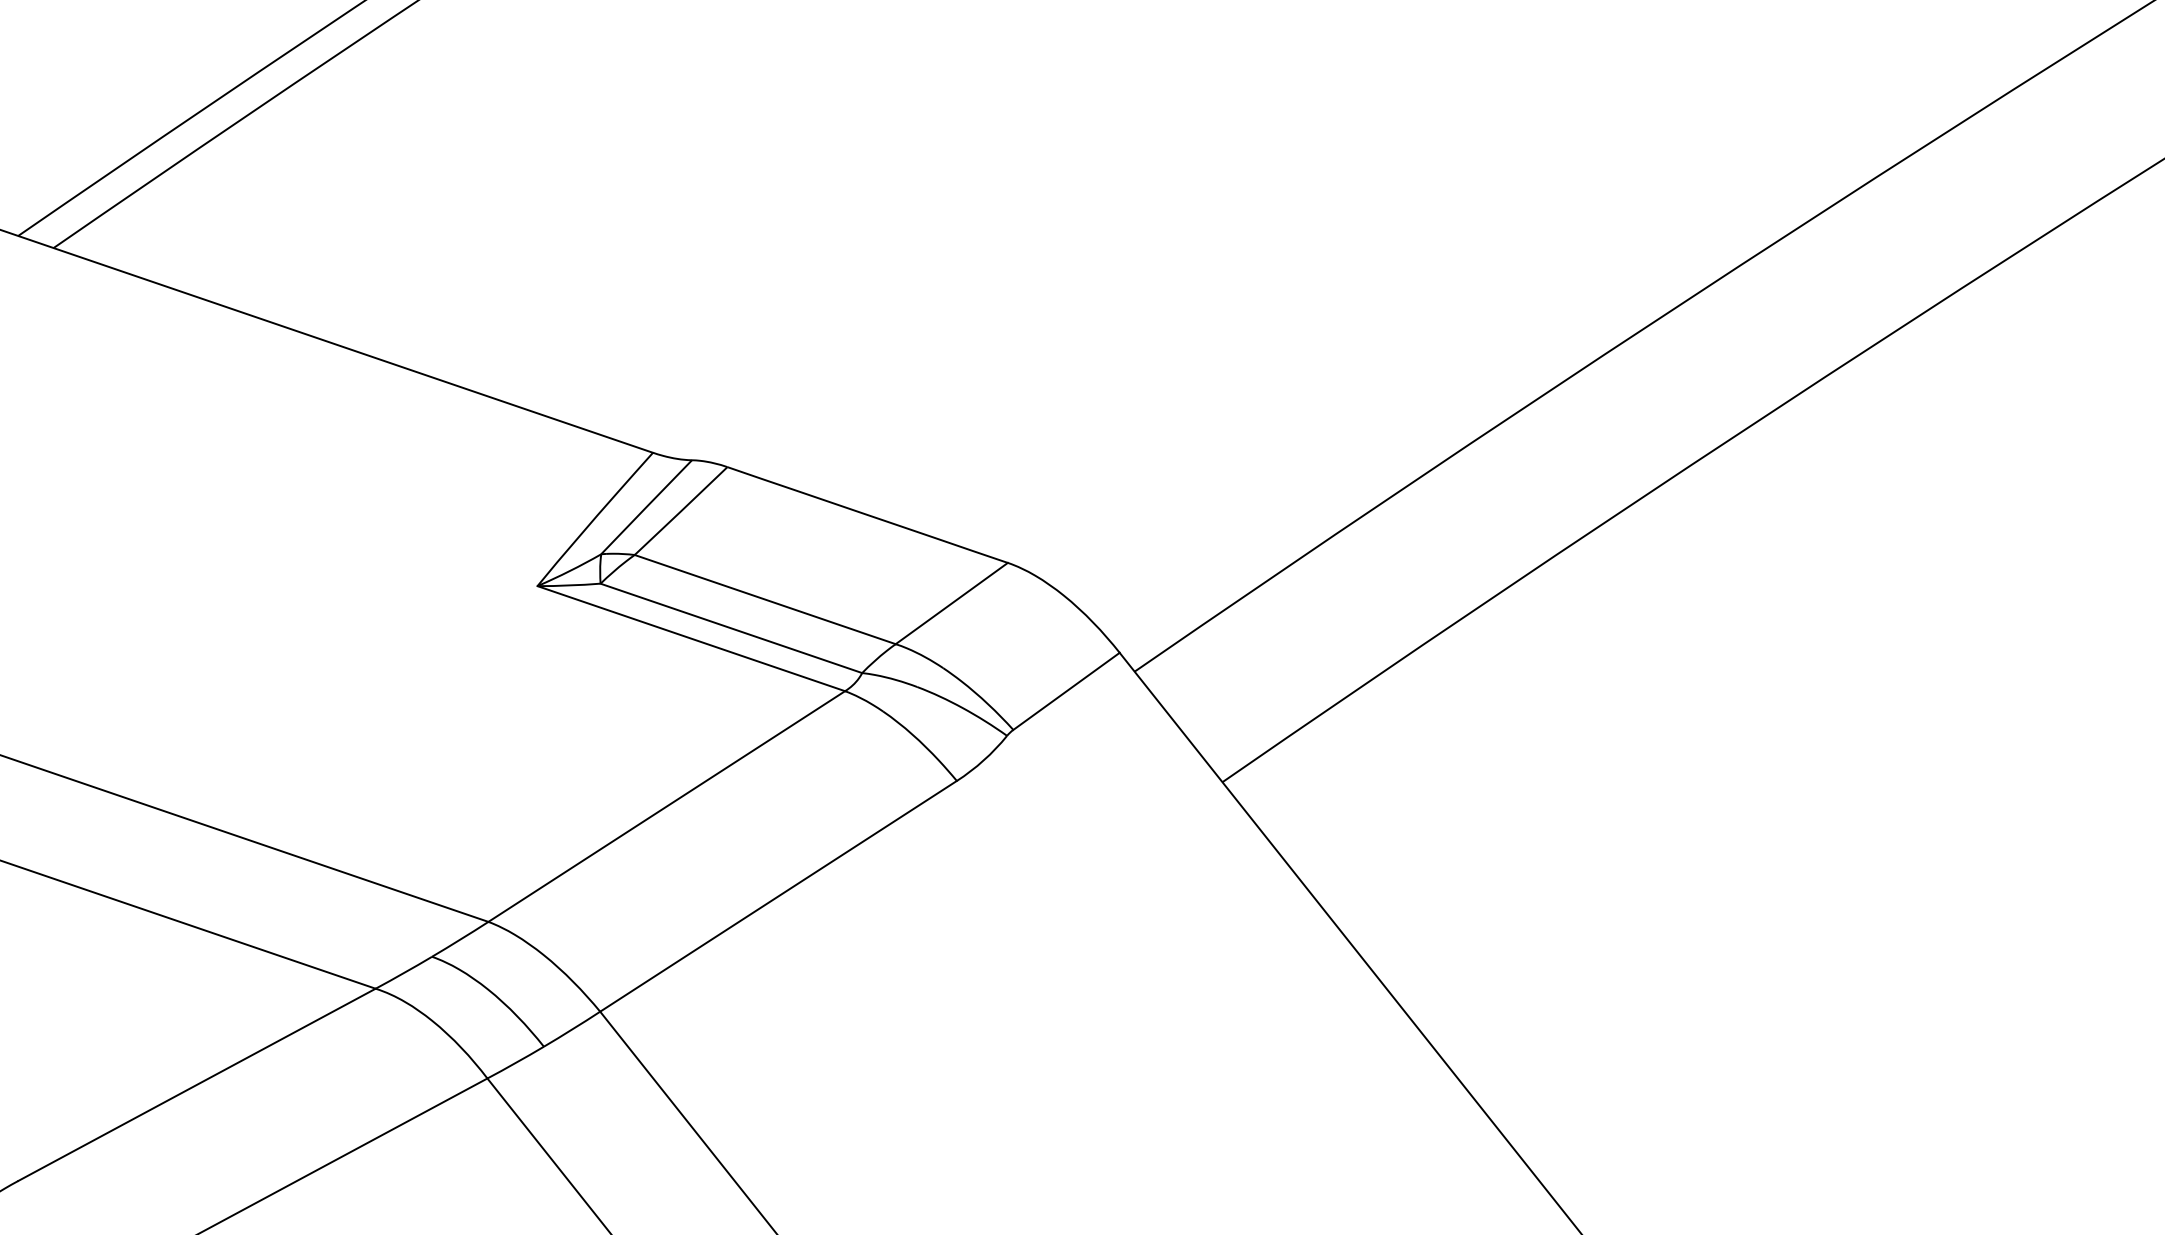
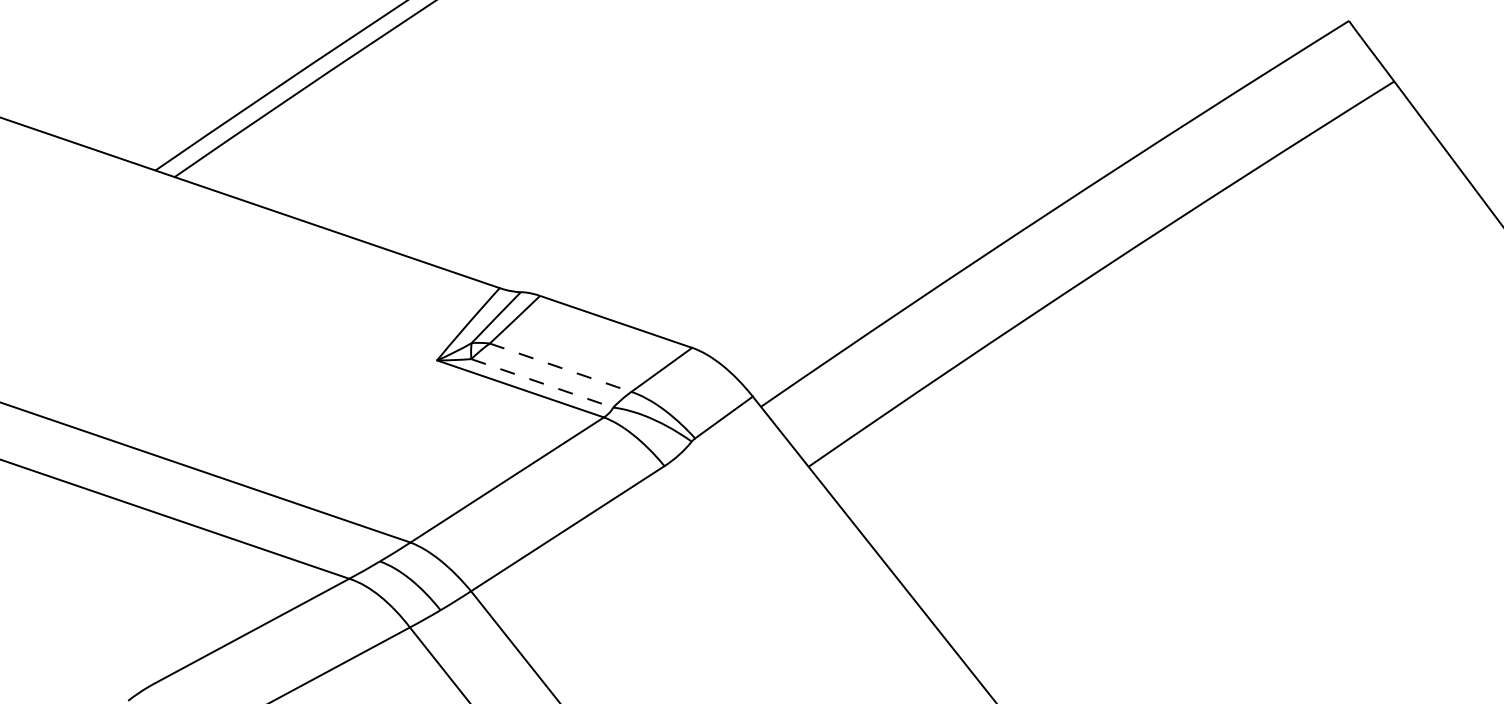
line: (765, 599) -> (560, 367), solid -> dashed
line: (731, 628) -> (542, 383), solid -> dashed

